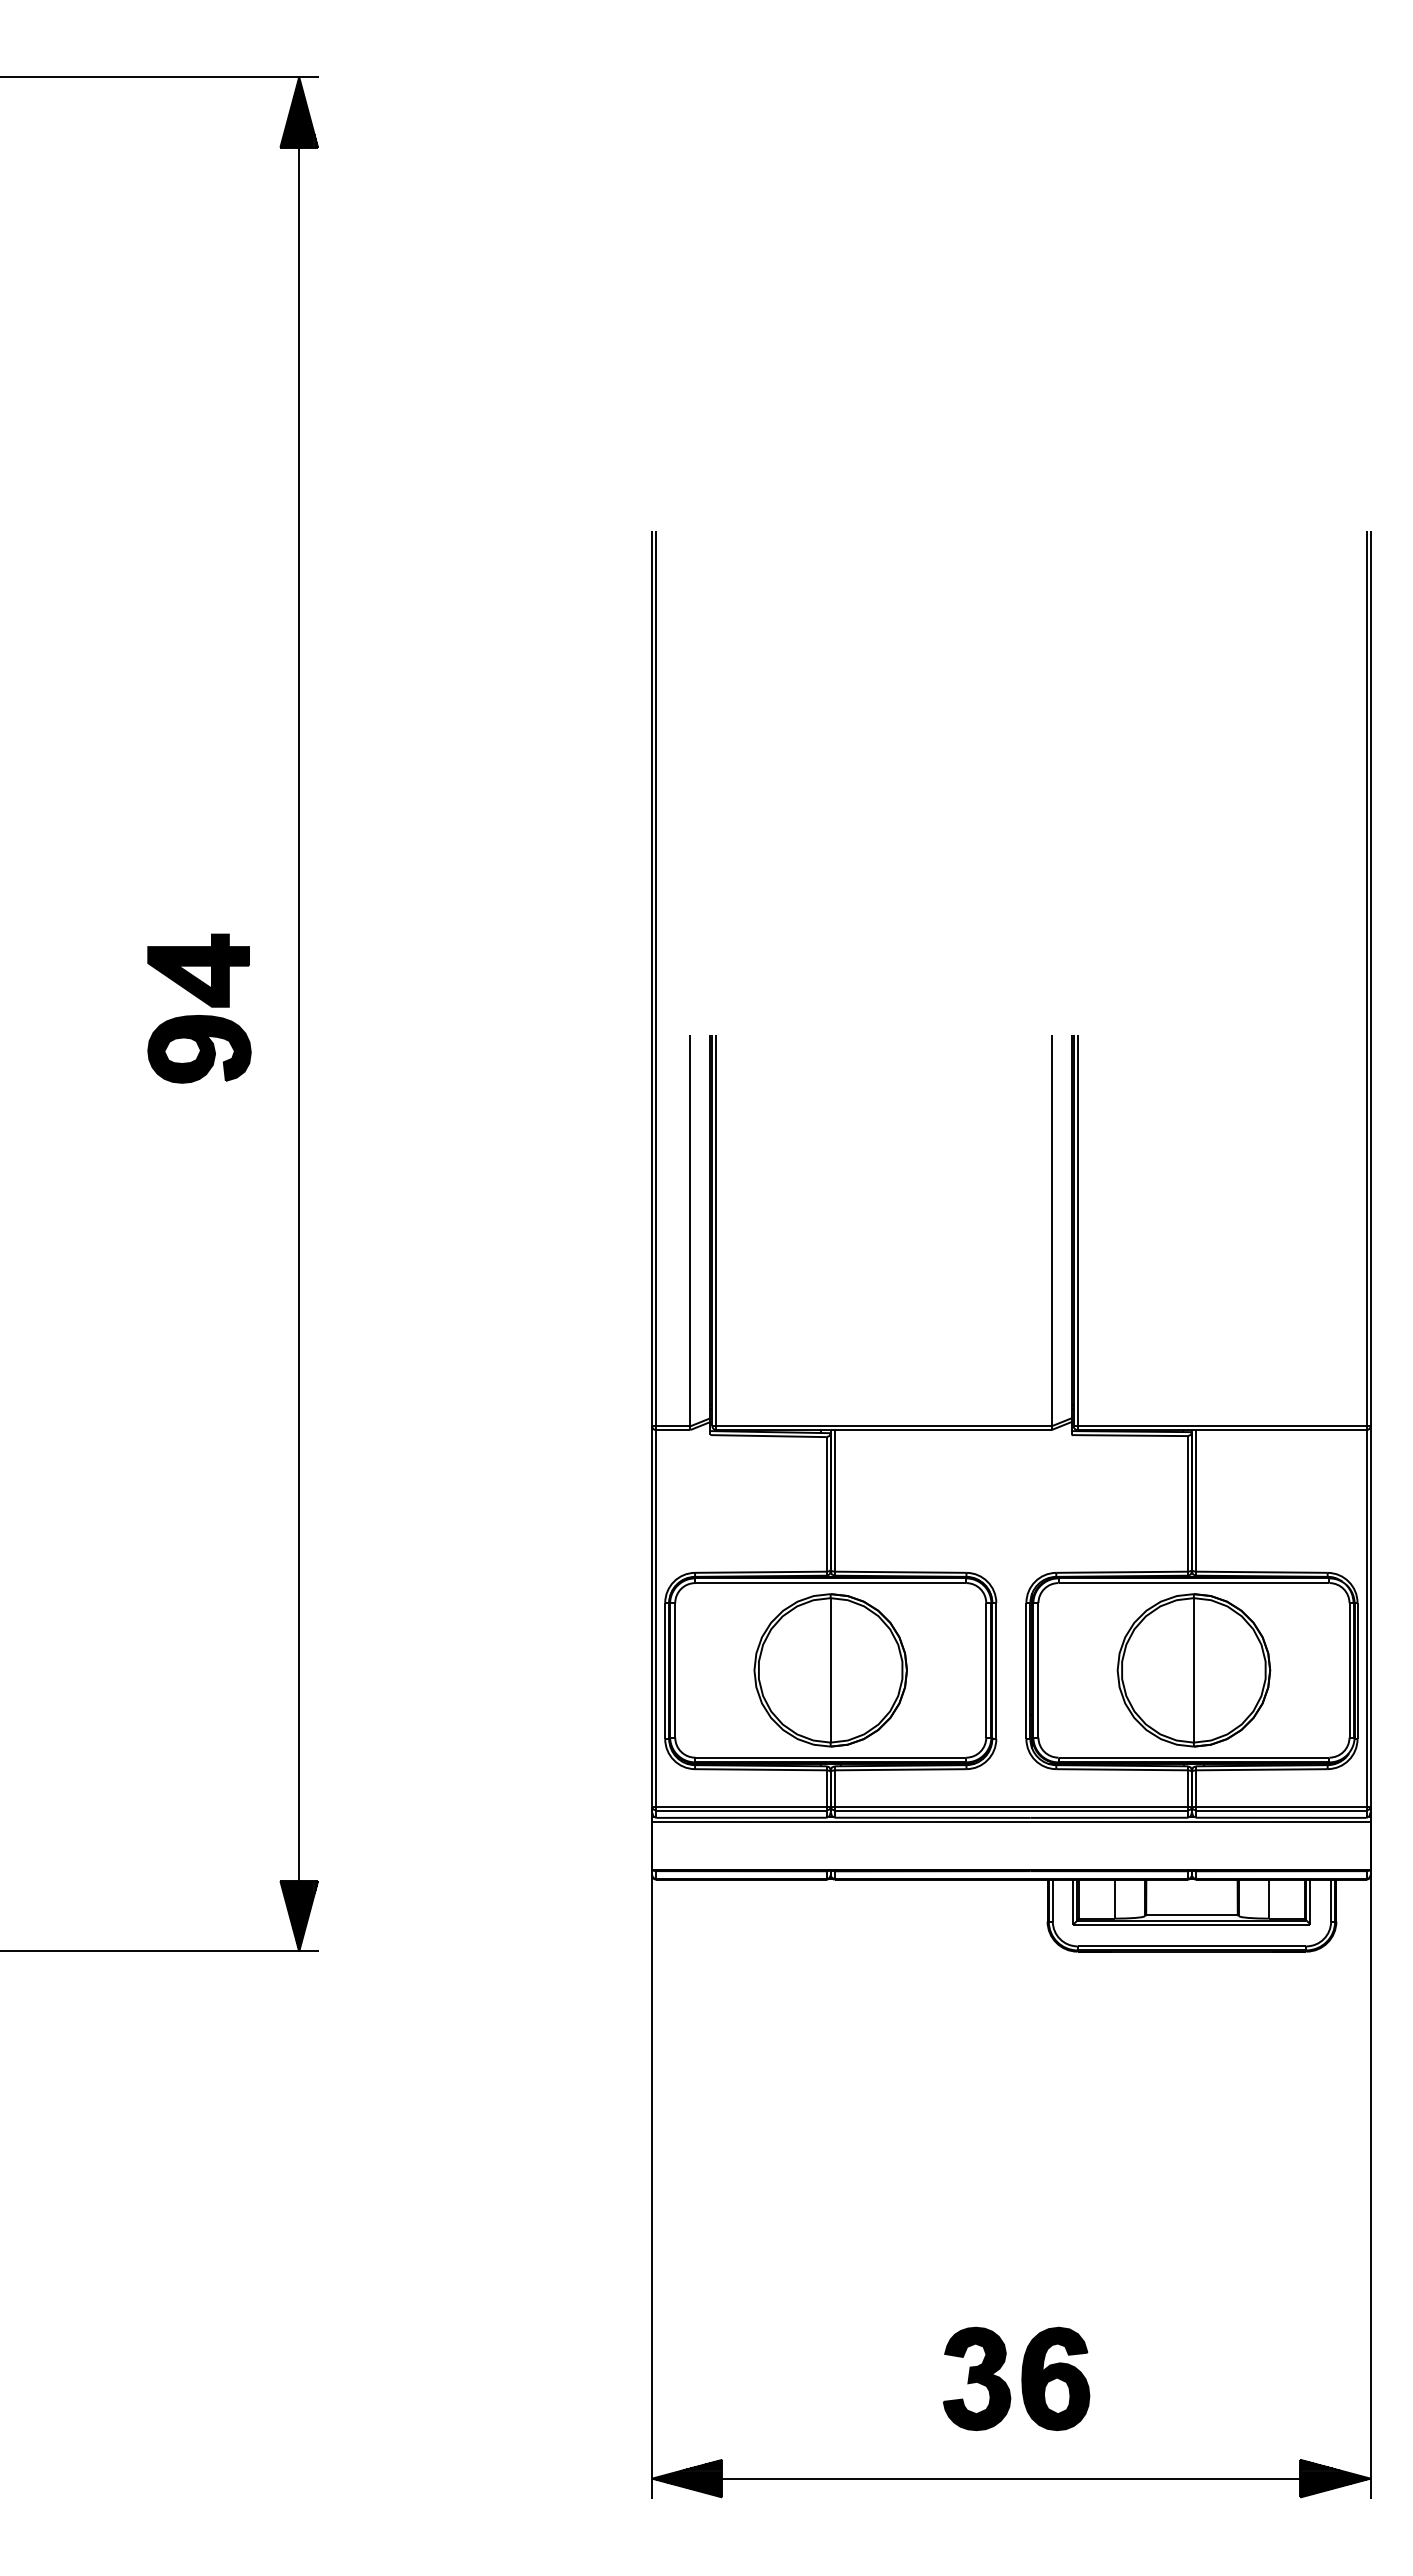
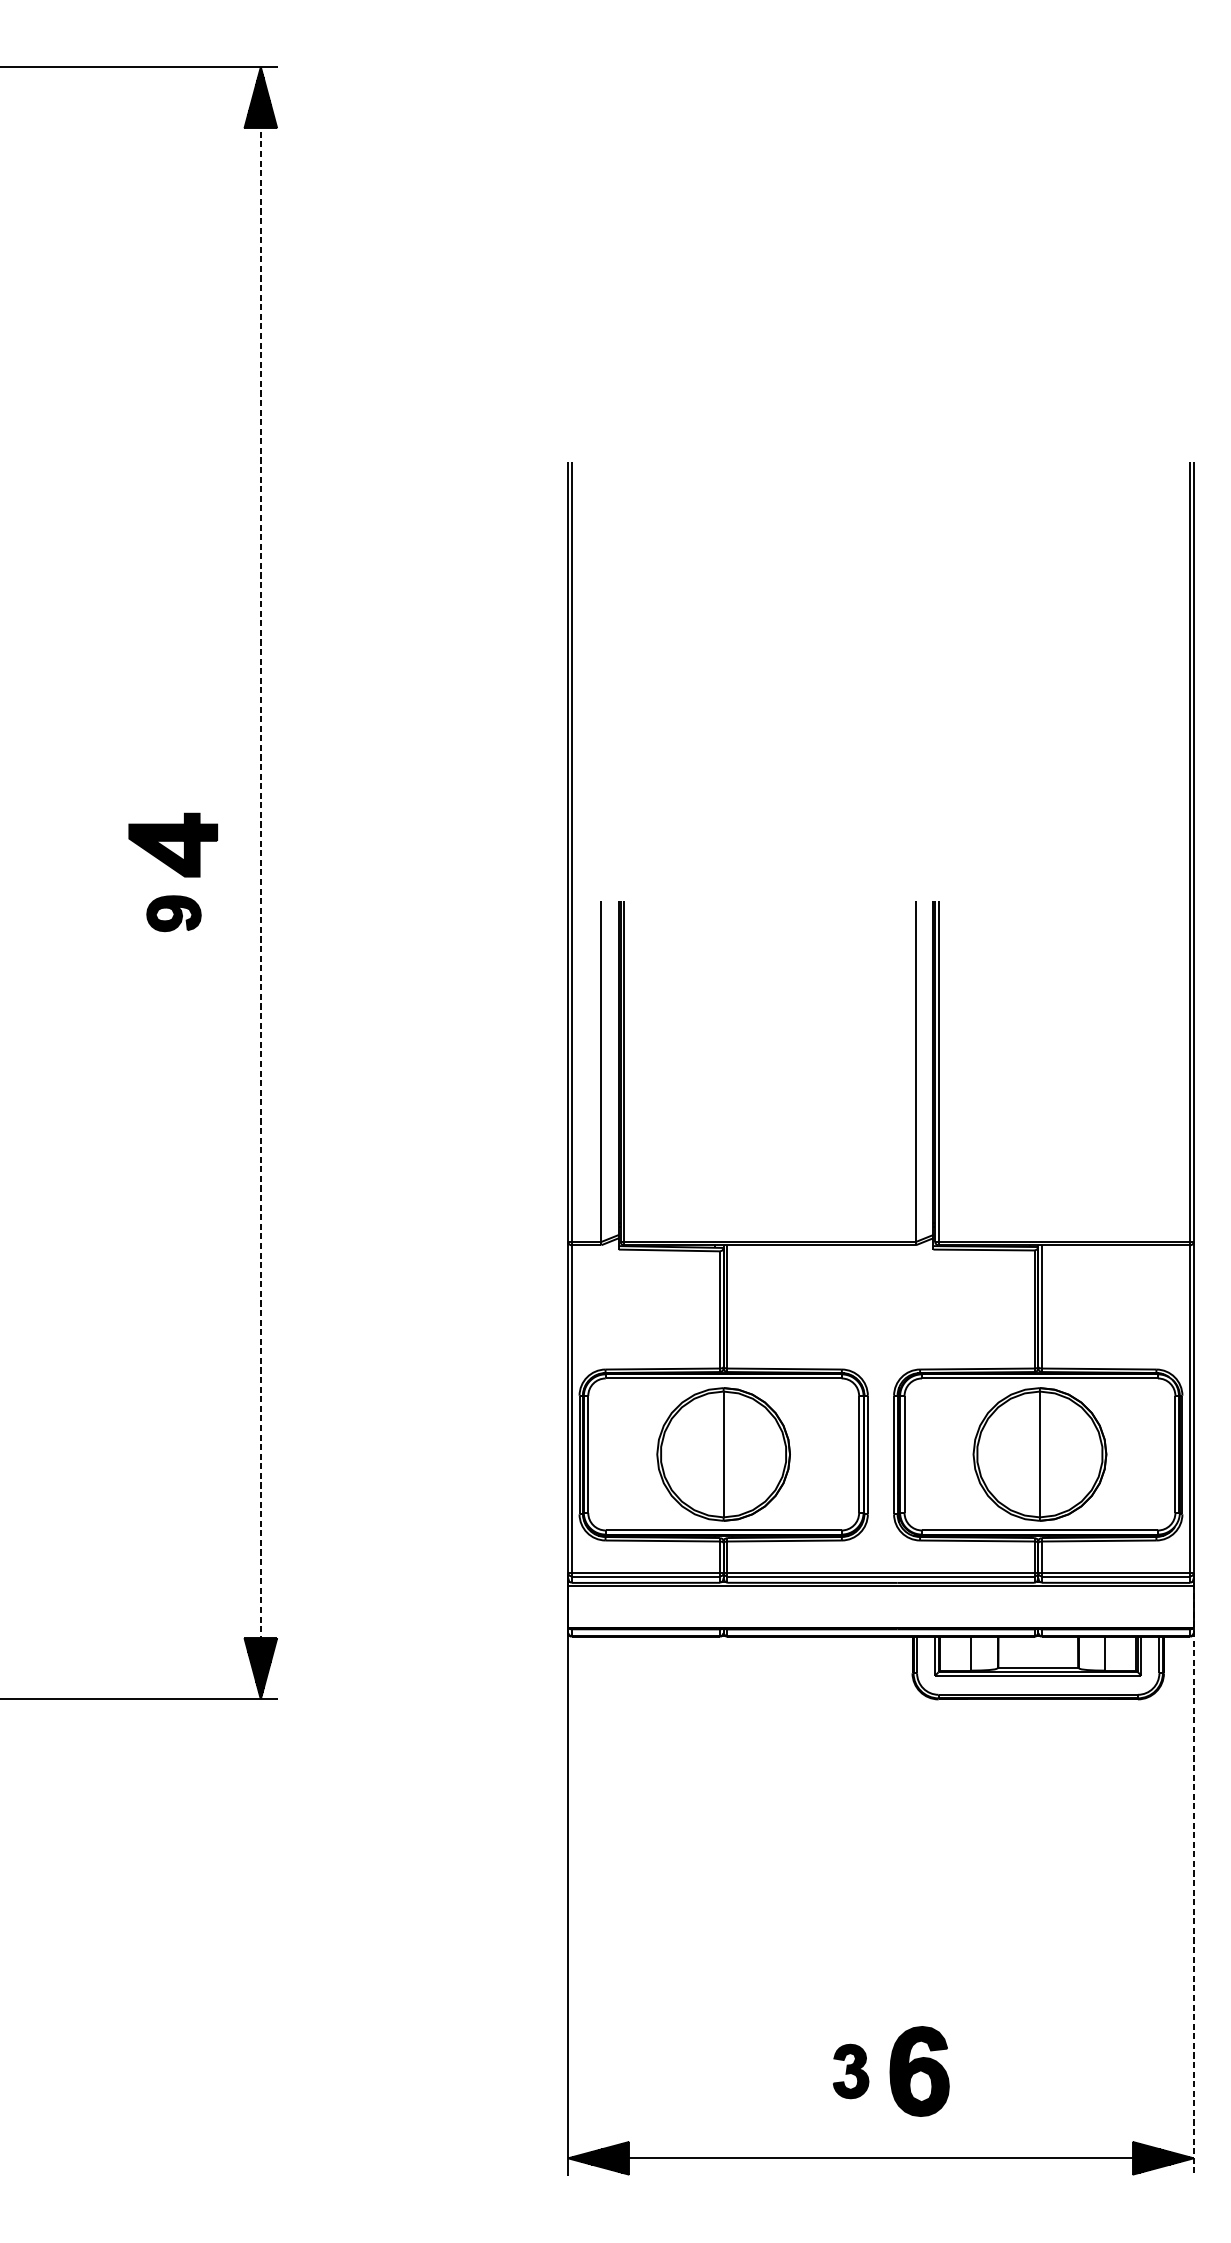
line: (299, 1013) -> (261, 882), solid -> dashed
part: (199, 1049) -> (174, 913), size x0.6
line: (1370, 2152) -> (1193, 1874), solid -> dashed
part: (976, 2378) -> (850, 2071), size x0.6

